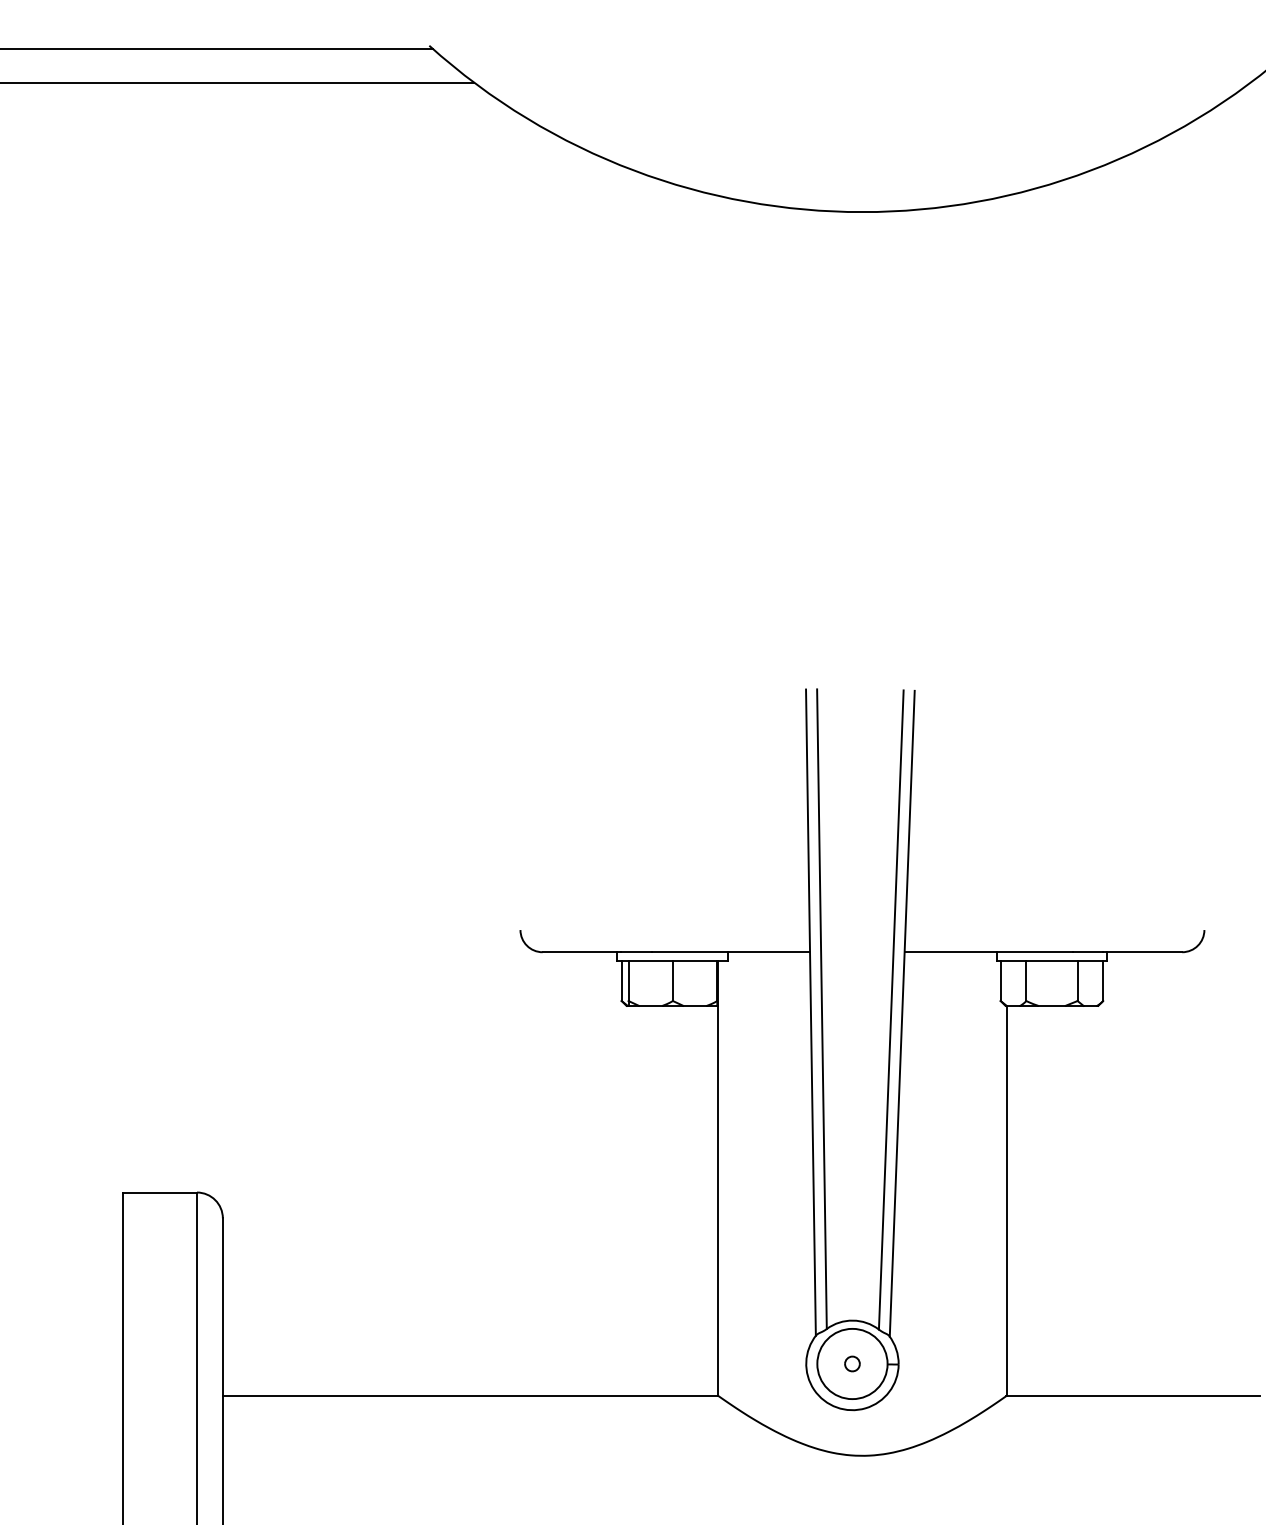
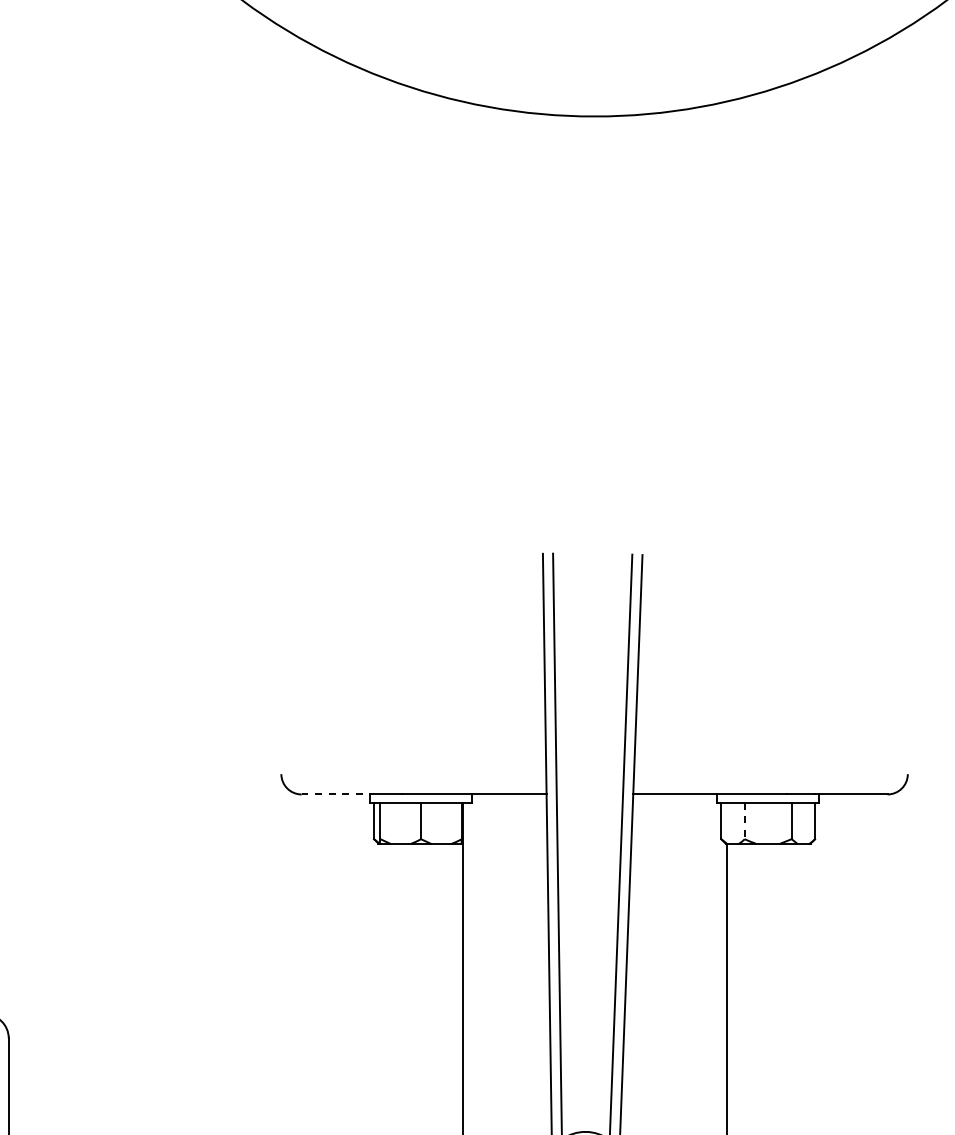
line: (582, 952) -> (338, 794), solid -> dashed
line: (1026, 981) -> (744, 821), solid -> dashed

